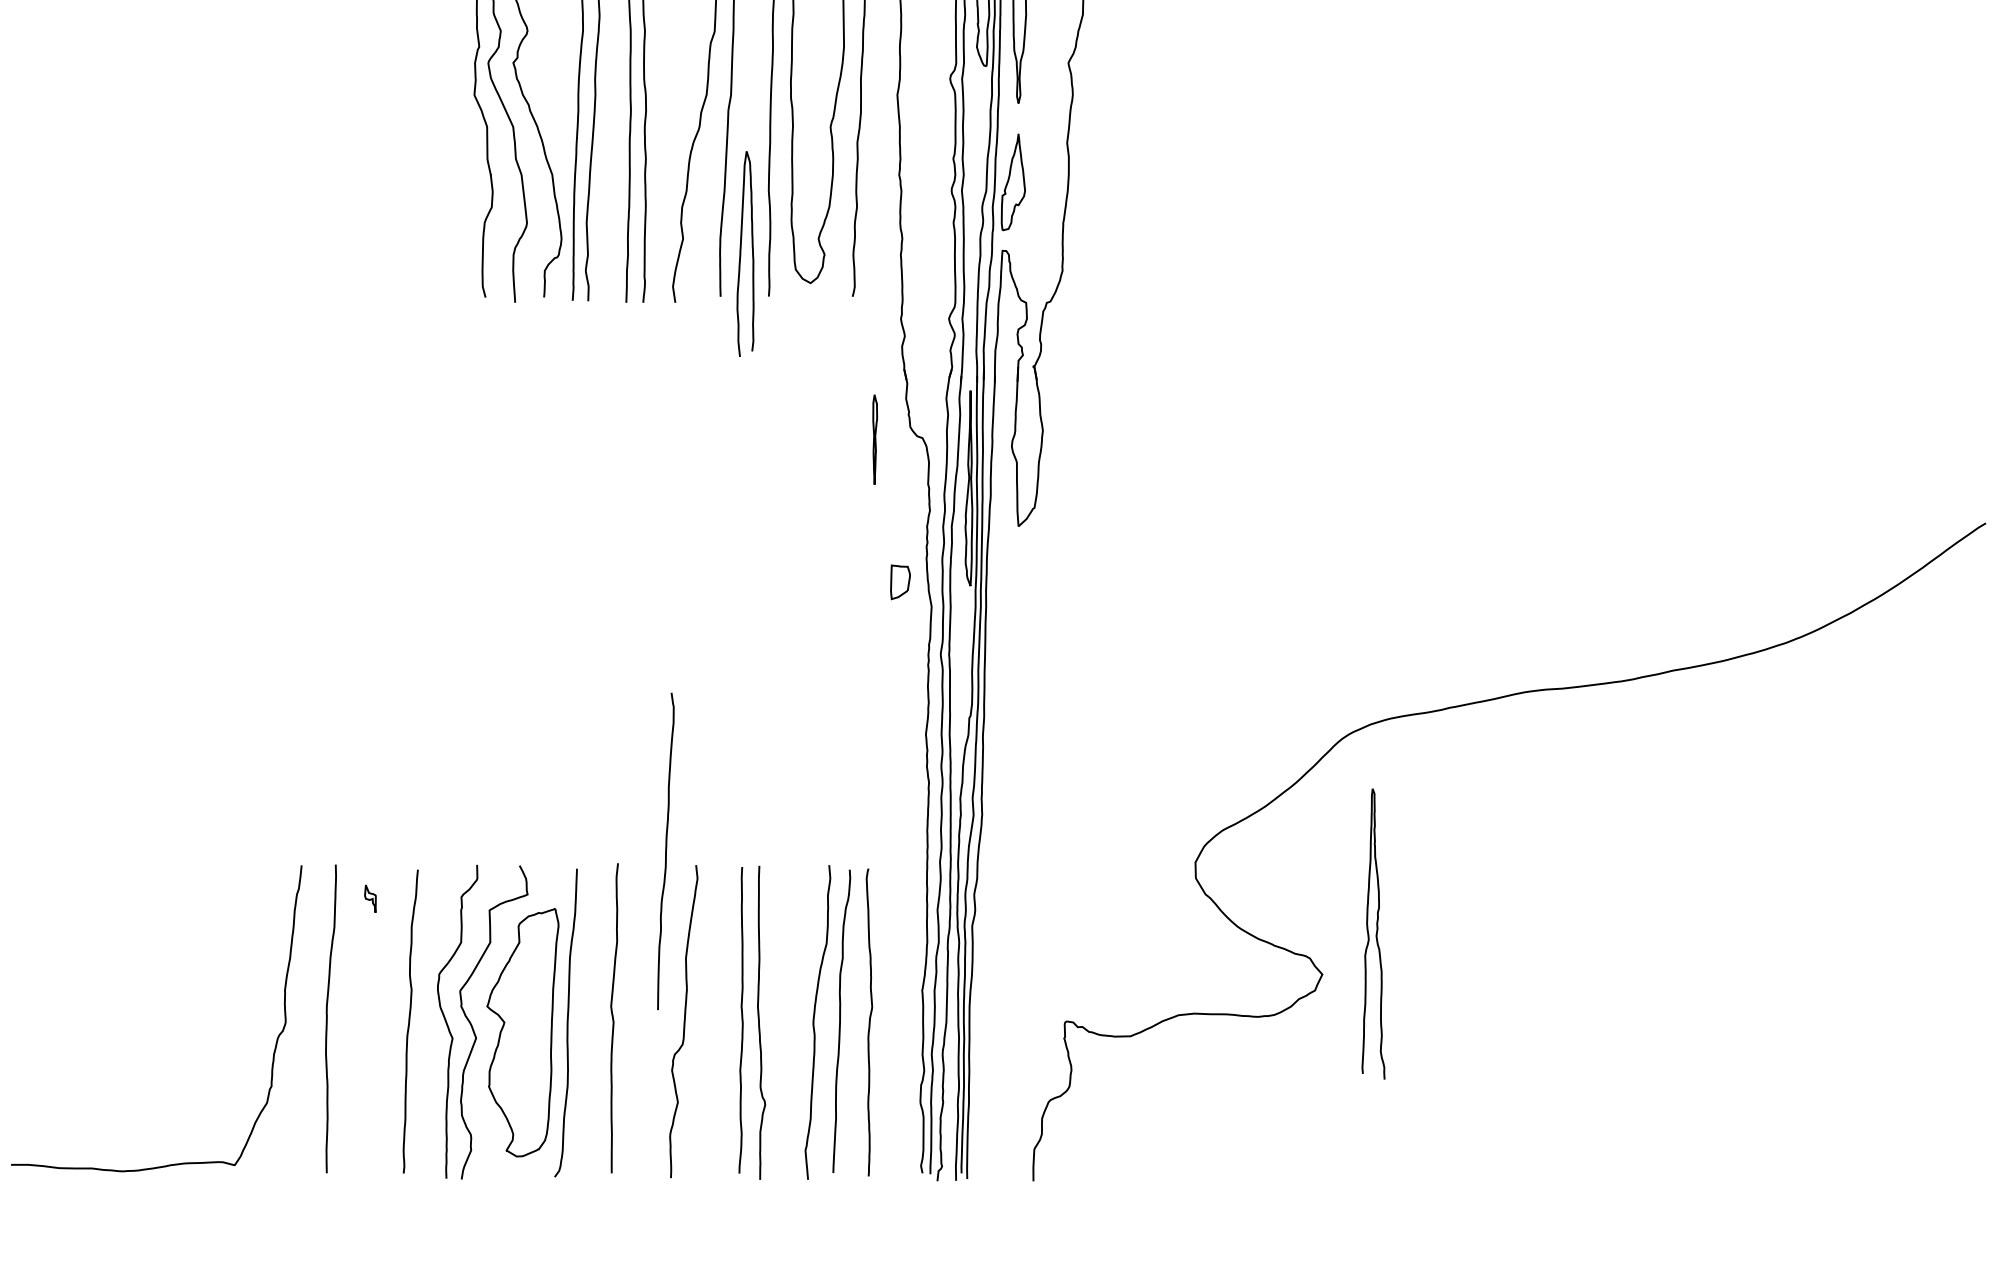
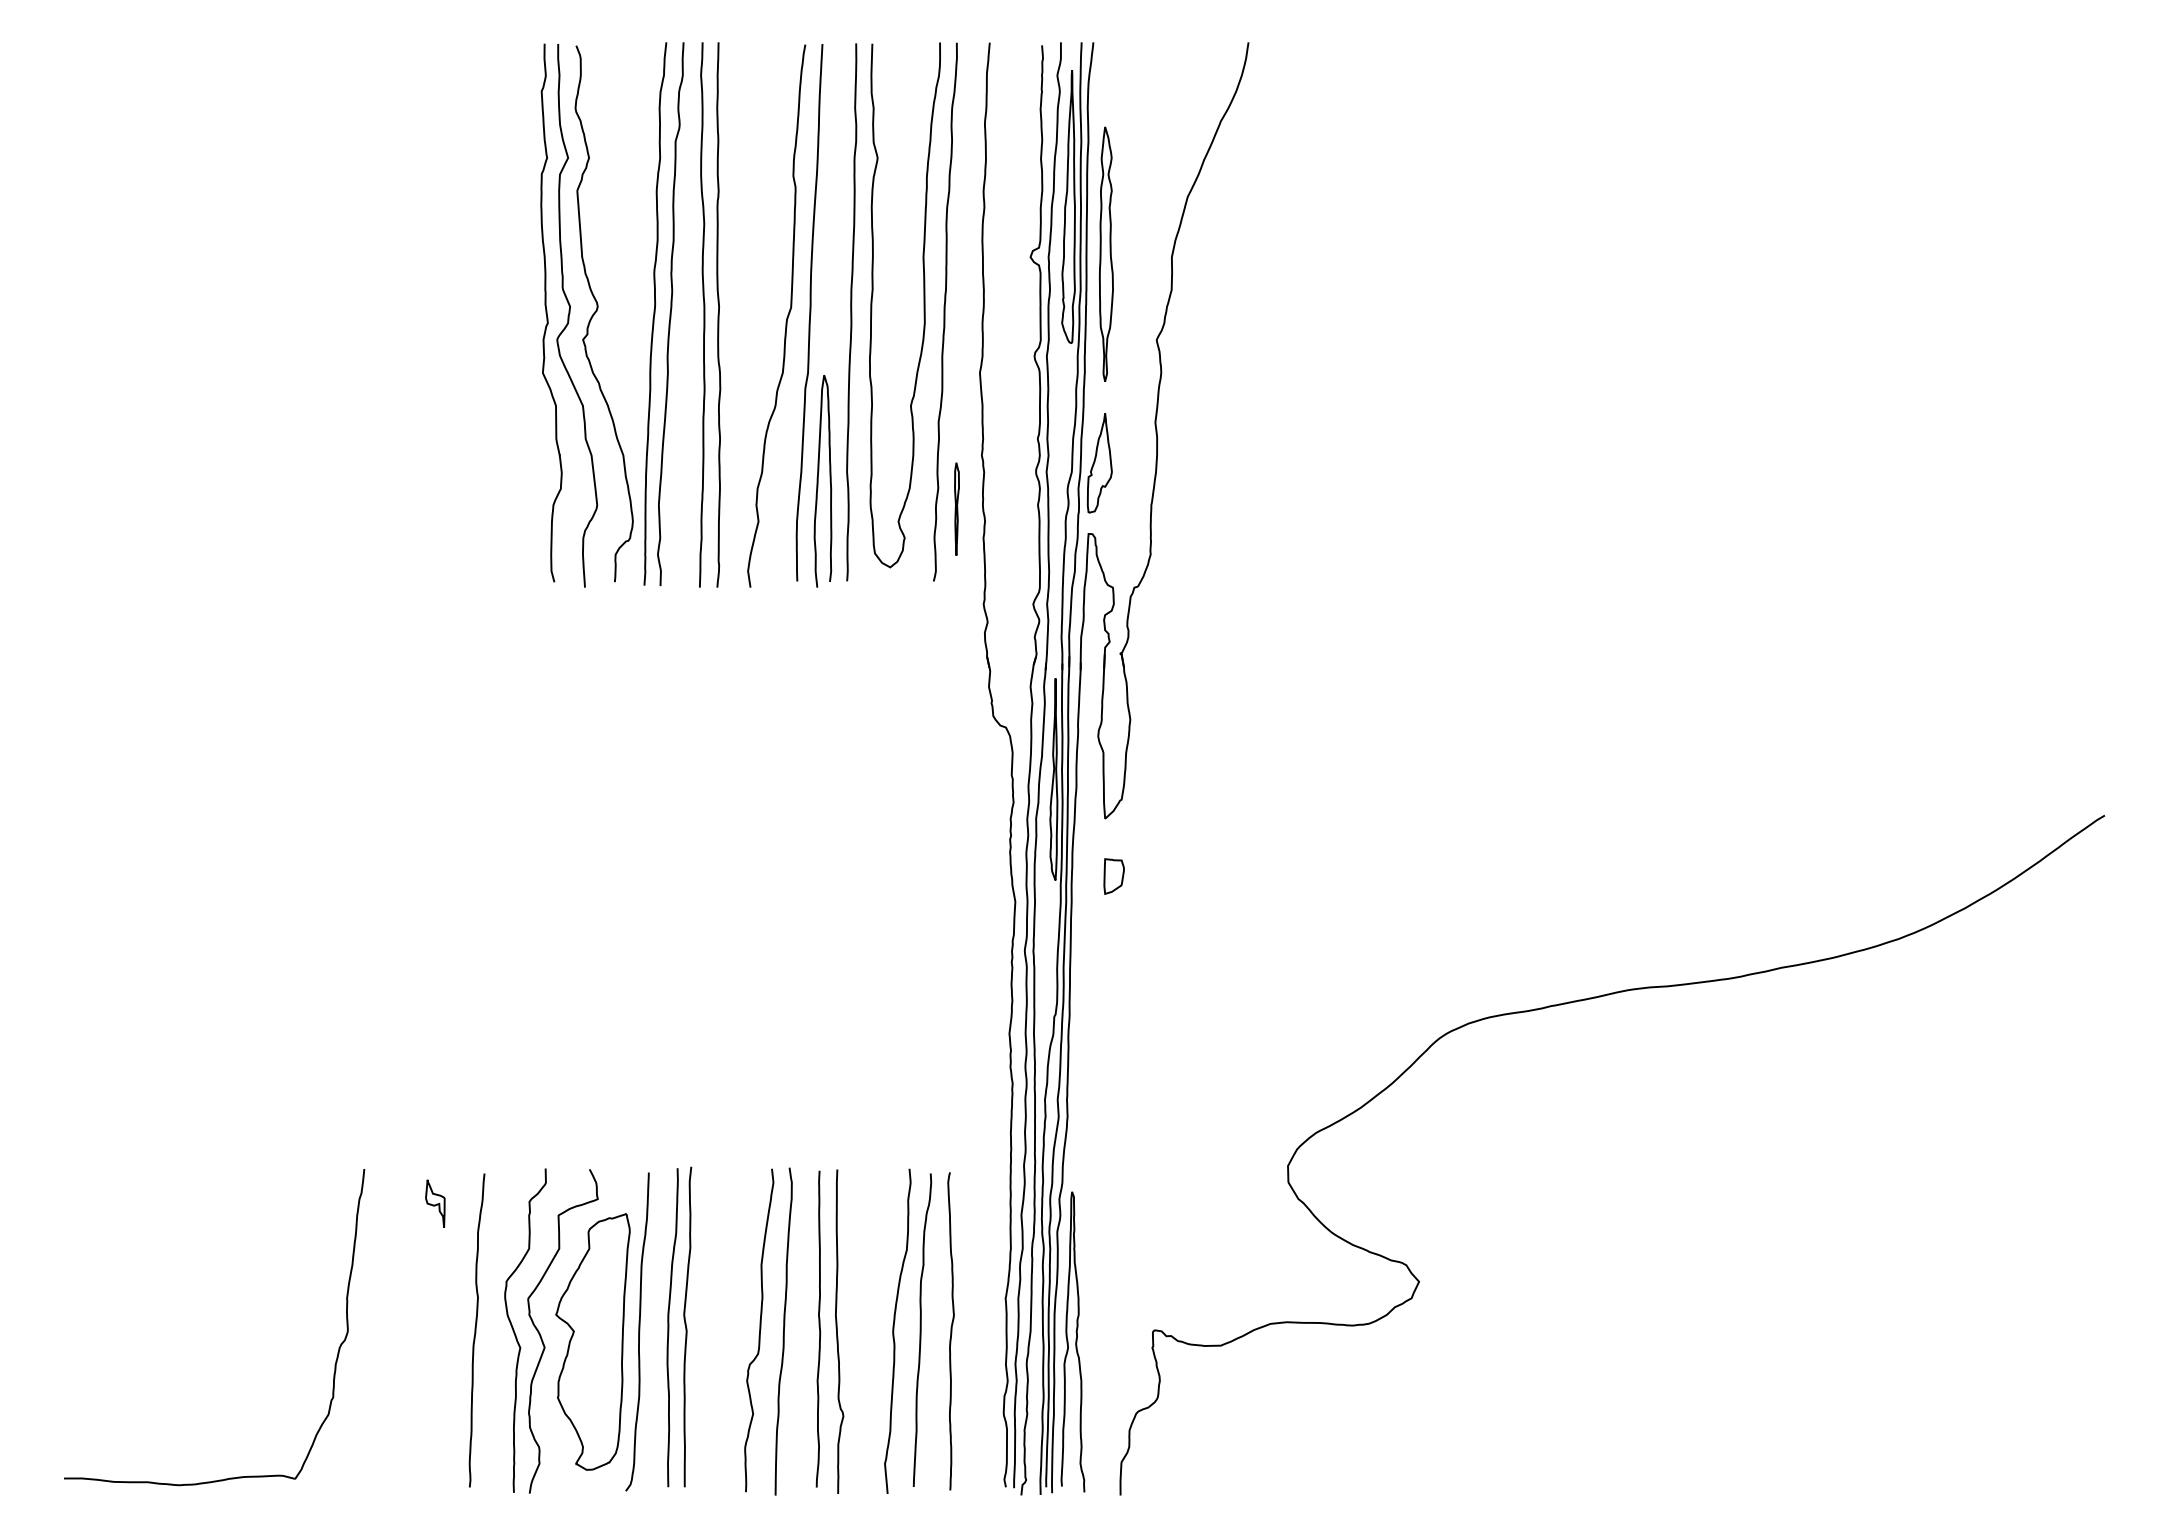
curve: (741, 254) -> (818, 481), moved
part: (874, 439) -> (956, 508), moved
part: (899, 582) -> (1113, 876), moved
curve: (665, 851) -> (783, 1331), moved
part: (370, 898) -> (435, 1203), size x1.67
curve: (1375, 933) -> (1075, 1341), moved
curve: (327, 1018) -> (669, 1327), moved

